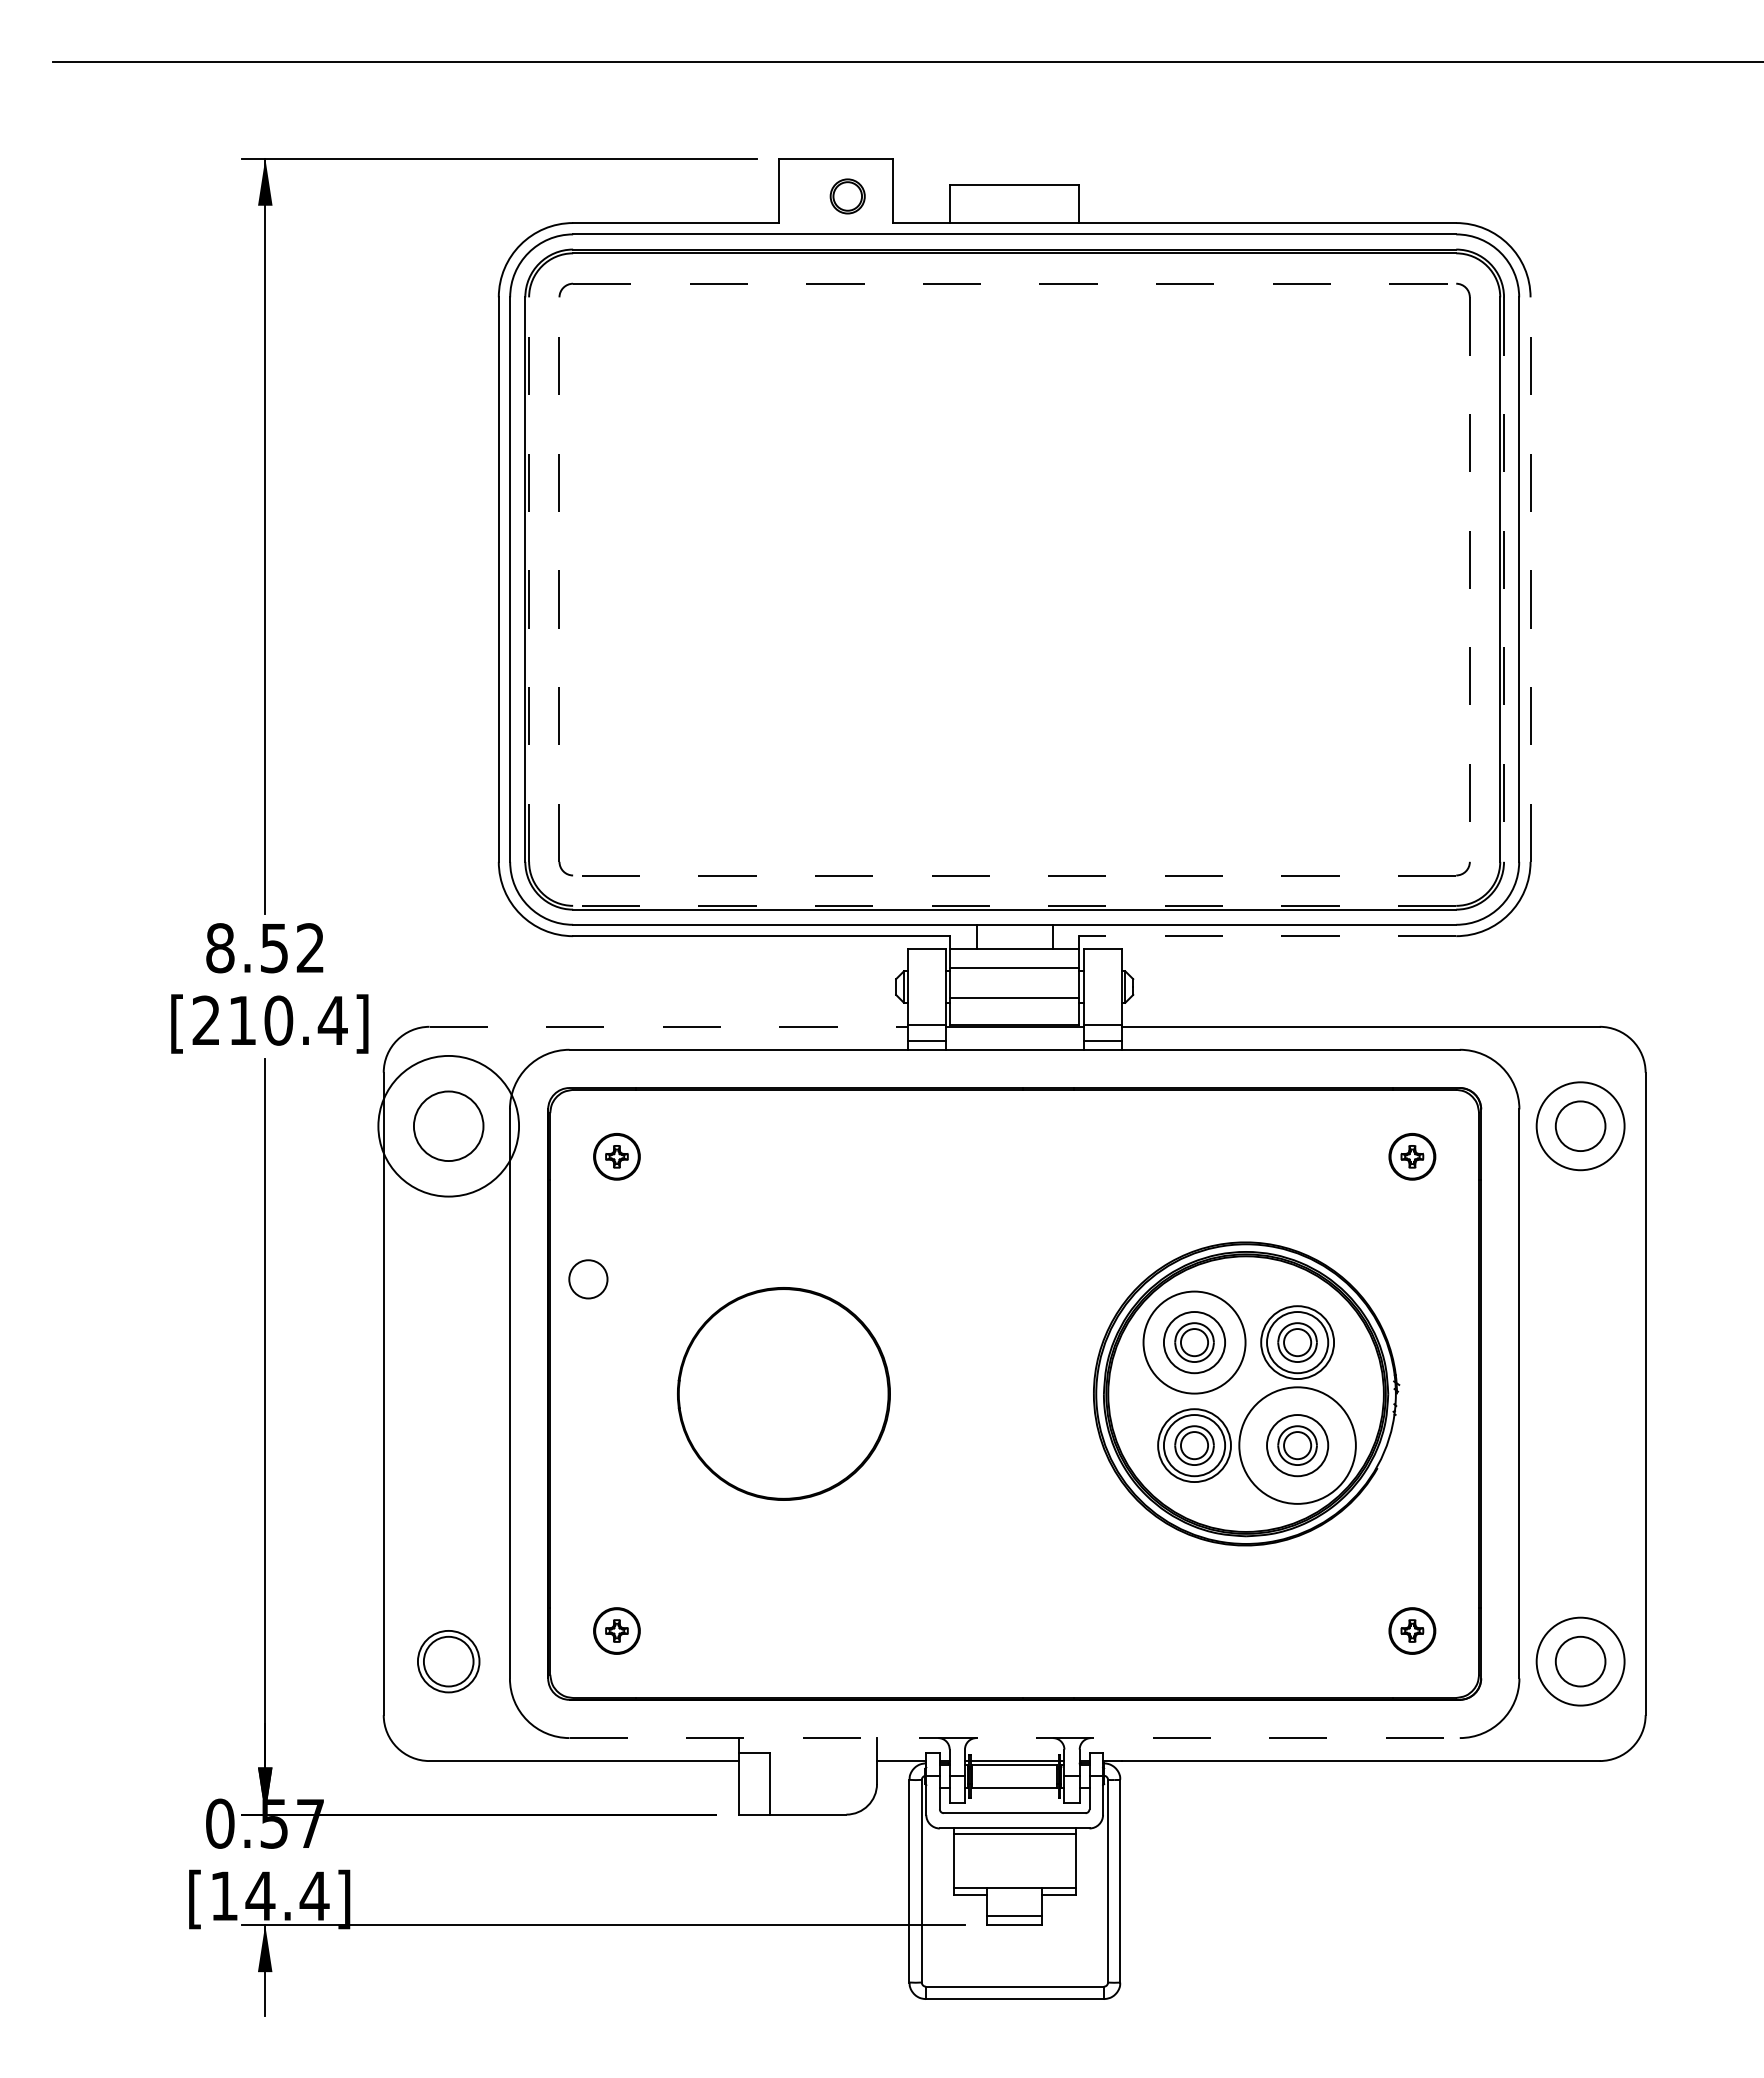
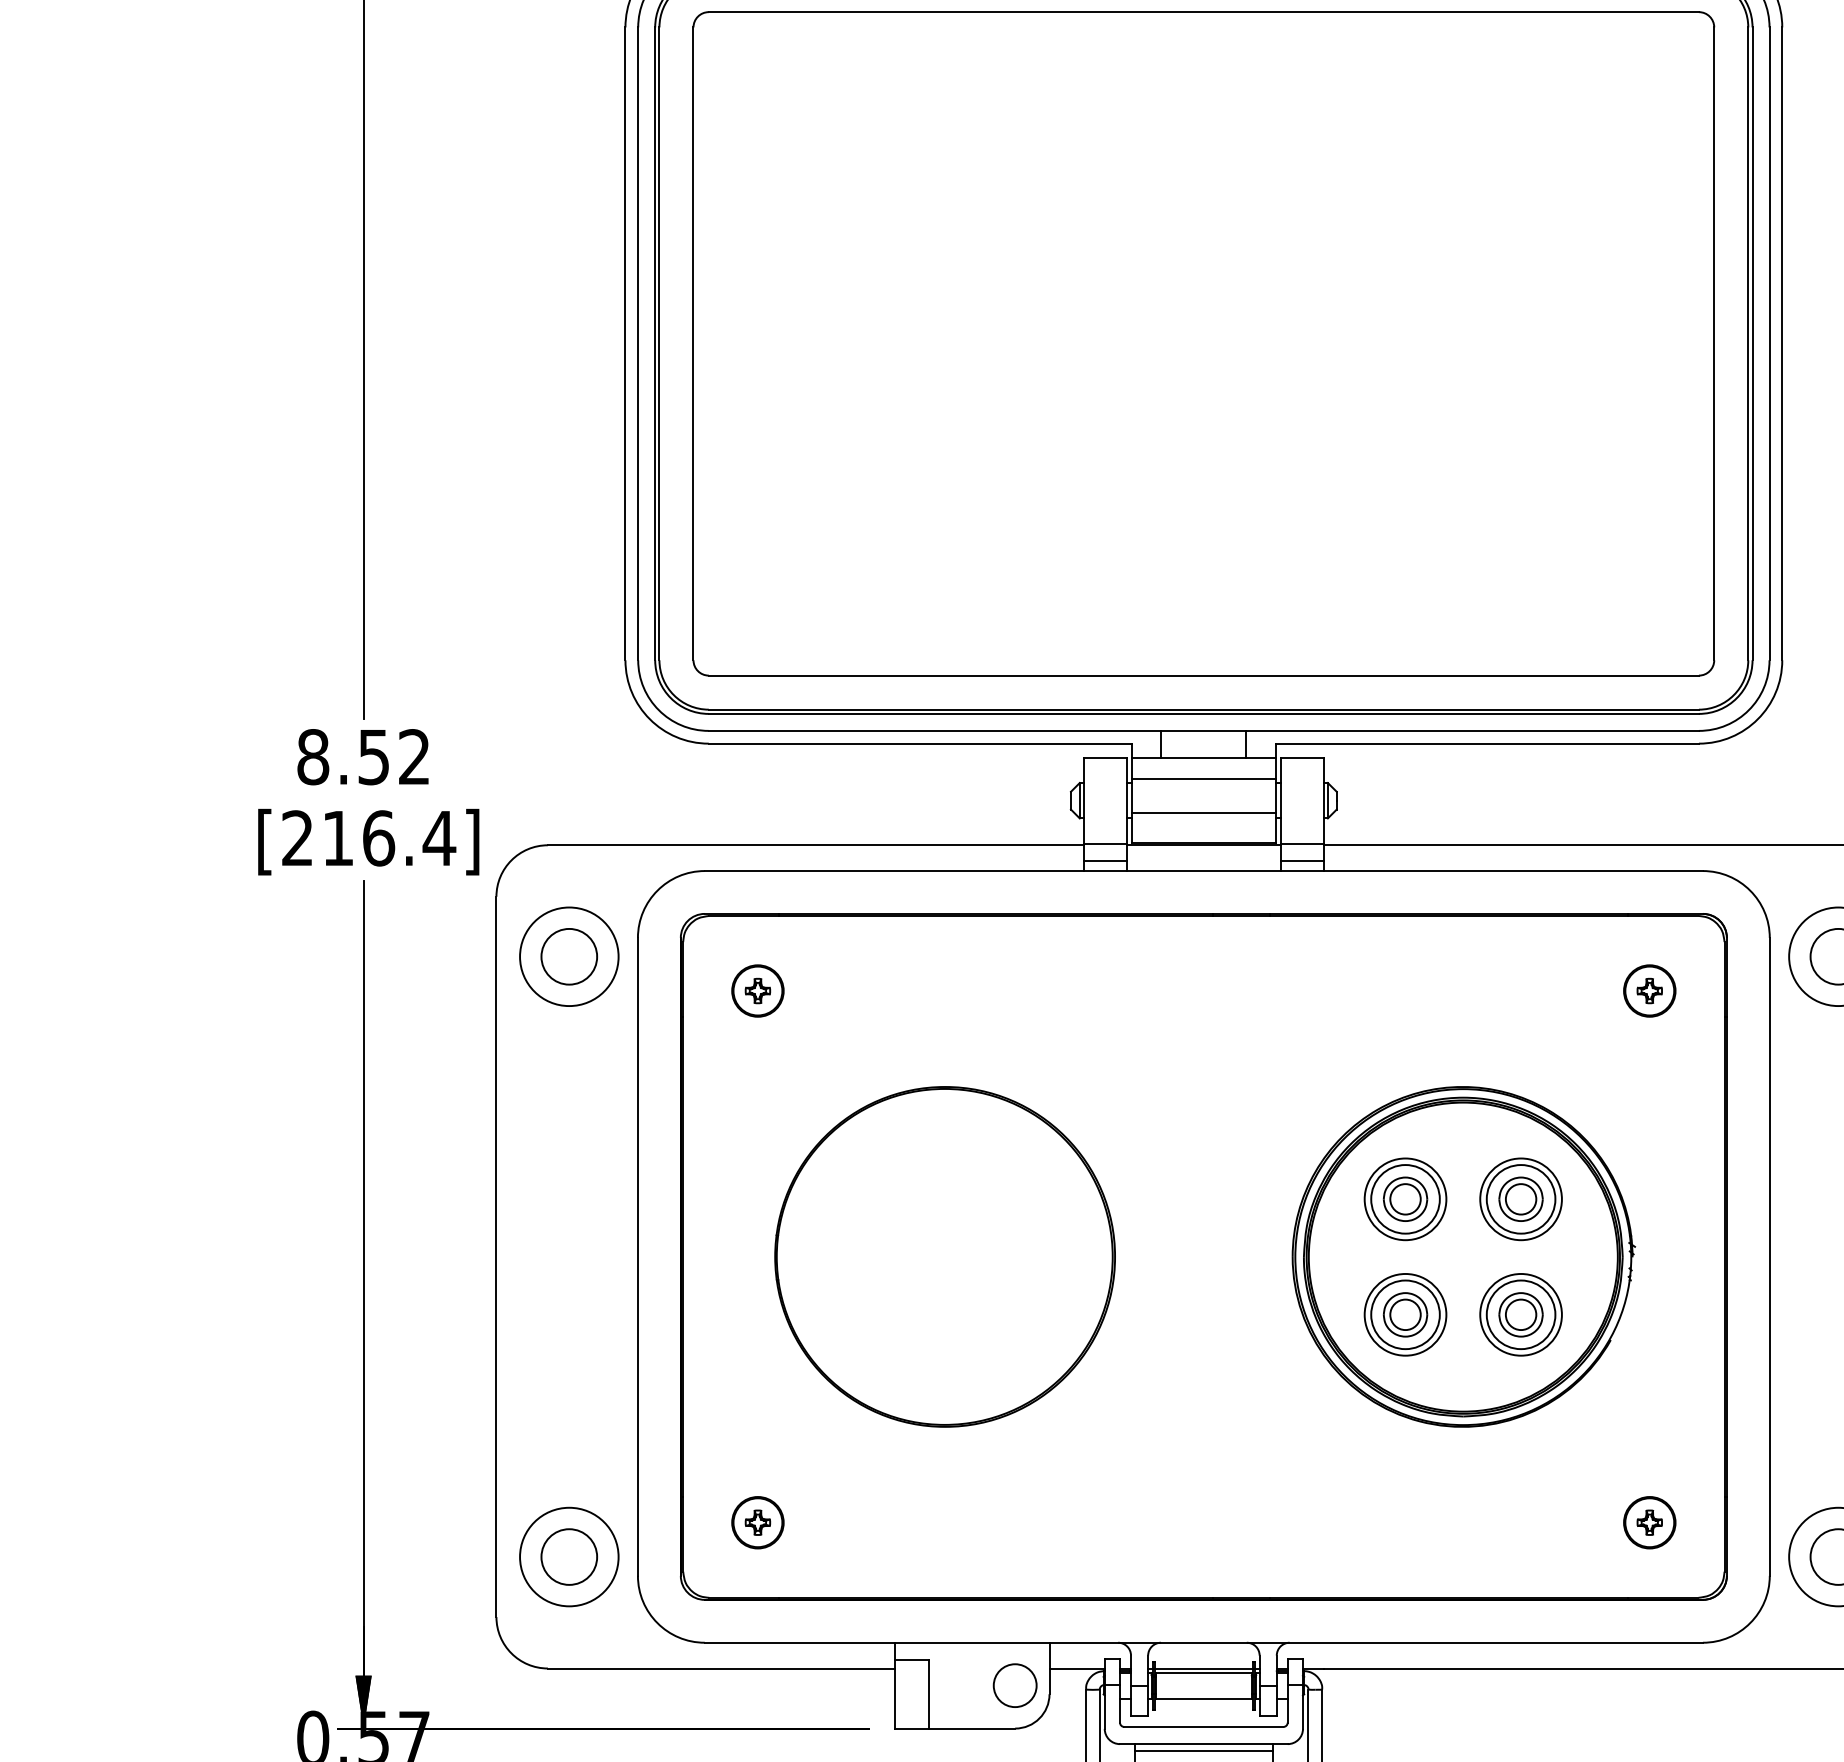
line: (1014, 283) -> (1203, 11), dashed -> solid
line: (529, 579) -> (659, 343), dashed -> solid
line: (559, 579) -> (693, 343), dashed -> solid
line: (1530, 579) -> (1782, 343), dashed -> solid
line: (1469, 580) -> (1713, 344), dashed -> solid
line: (1504, 580) -> (1753, 344), dashed -> solid
line: (1014, 875) -> (1203, 675), dashed -> solid
line: (1014, 905) -> (1203, 709), dashed -> solid
line: (1267, 936) -> (1487, 744), dashed -> solid
text: (278, 1020) -> (378, 838), [210.4] -> [216.4]
line: (669, 1026) -> (816, 844), dashed -> solid
circle: (448, 1126) -> (569, 957), size x0.62
circle: (448, 1126) -> (569, 957), size x0.71
circle: (588, 1279) -> (1015, 1685), moved
circle: (1194, 1342) -> (1405, 1199), size x0.71
part: (783, 1393) -> (944, 1256), size x1.43
circle: (1297, 1445) -> (1520, 1314), size x0.62
circle: (448, 1661) -> (569, 1556), size x1.43
line: (1015, 1738) -> (1204, 1643), dashed -> solid

